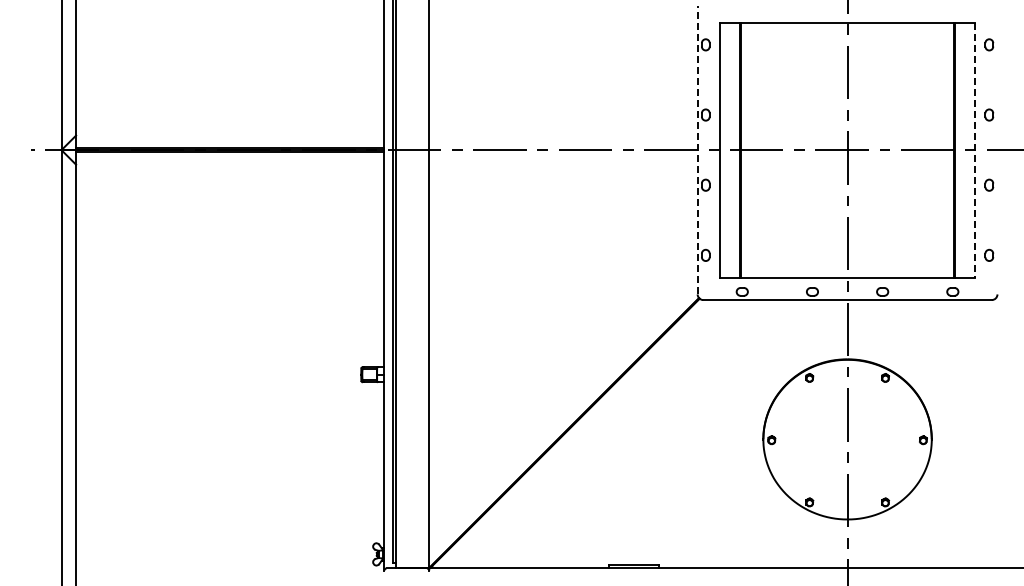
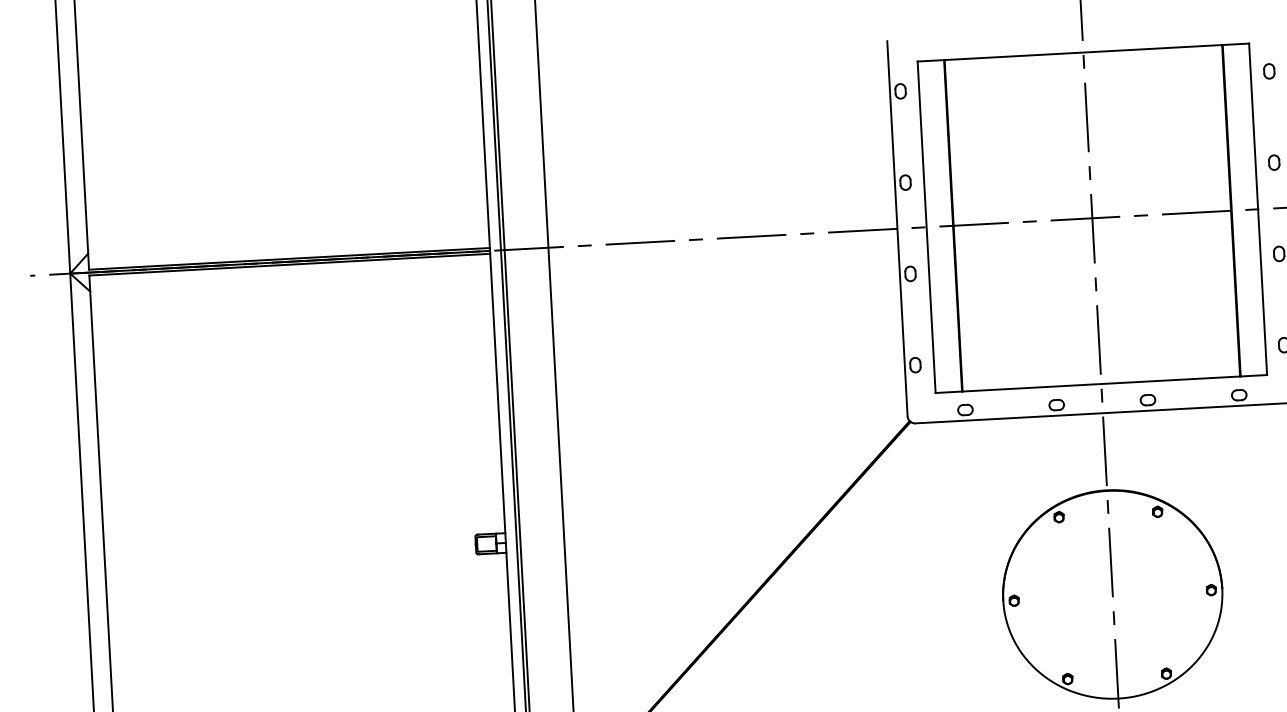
line: (697, 149) -> (897, 228), dashed -> solid
line: (975, 150) -> (1258, 209), dashed -> solid

